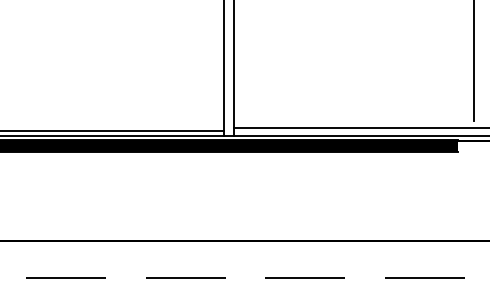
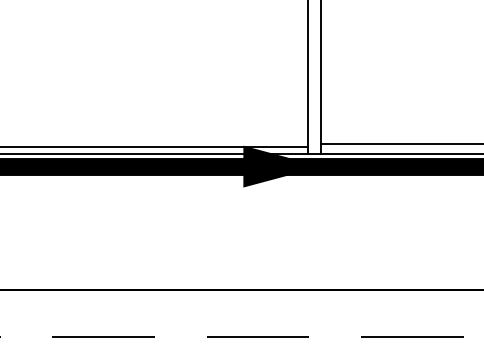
fill: (204, 145) -> (282, 166), added

